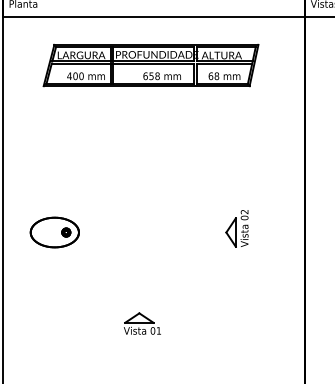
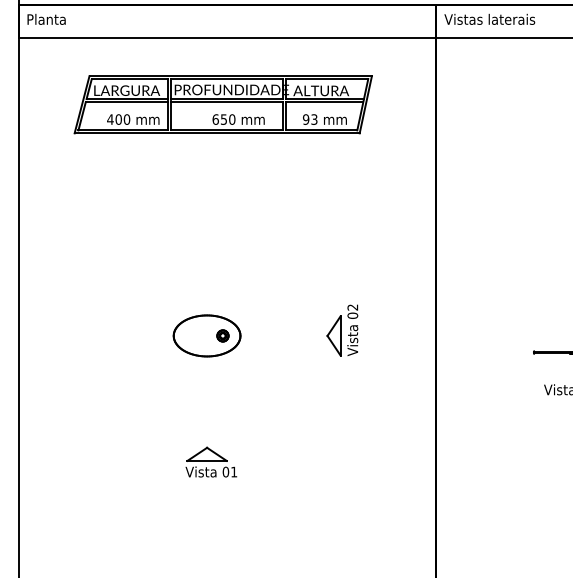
text: (157, 76) -> (232, 119), 658 -> 650
text: (213, 76) -> (309, 119), 68 -> 93
part: (54, 232) -> (206, 335), moved

